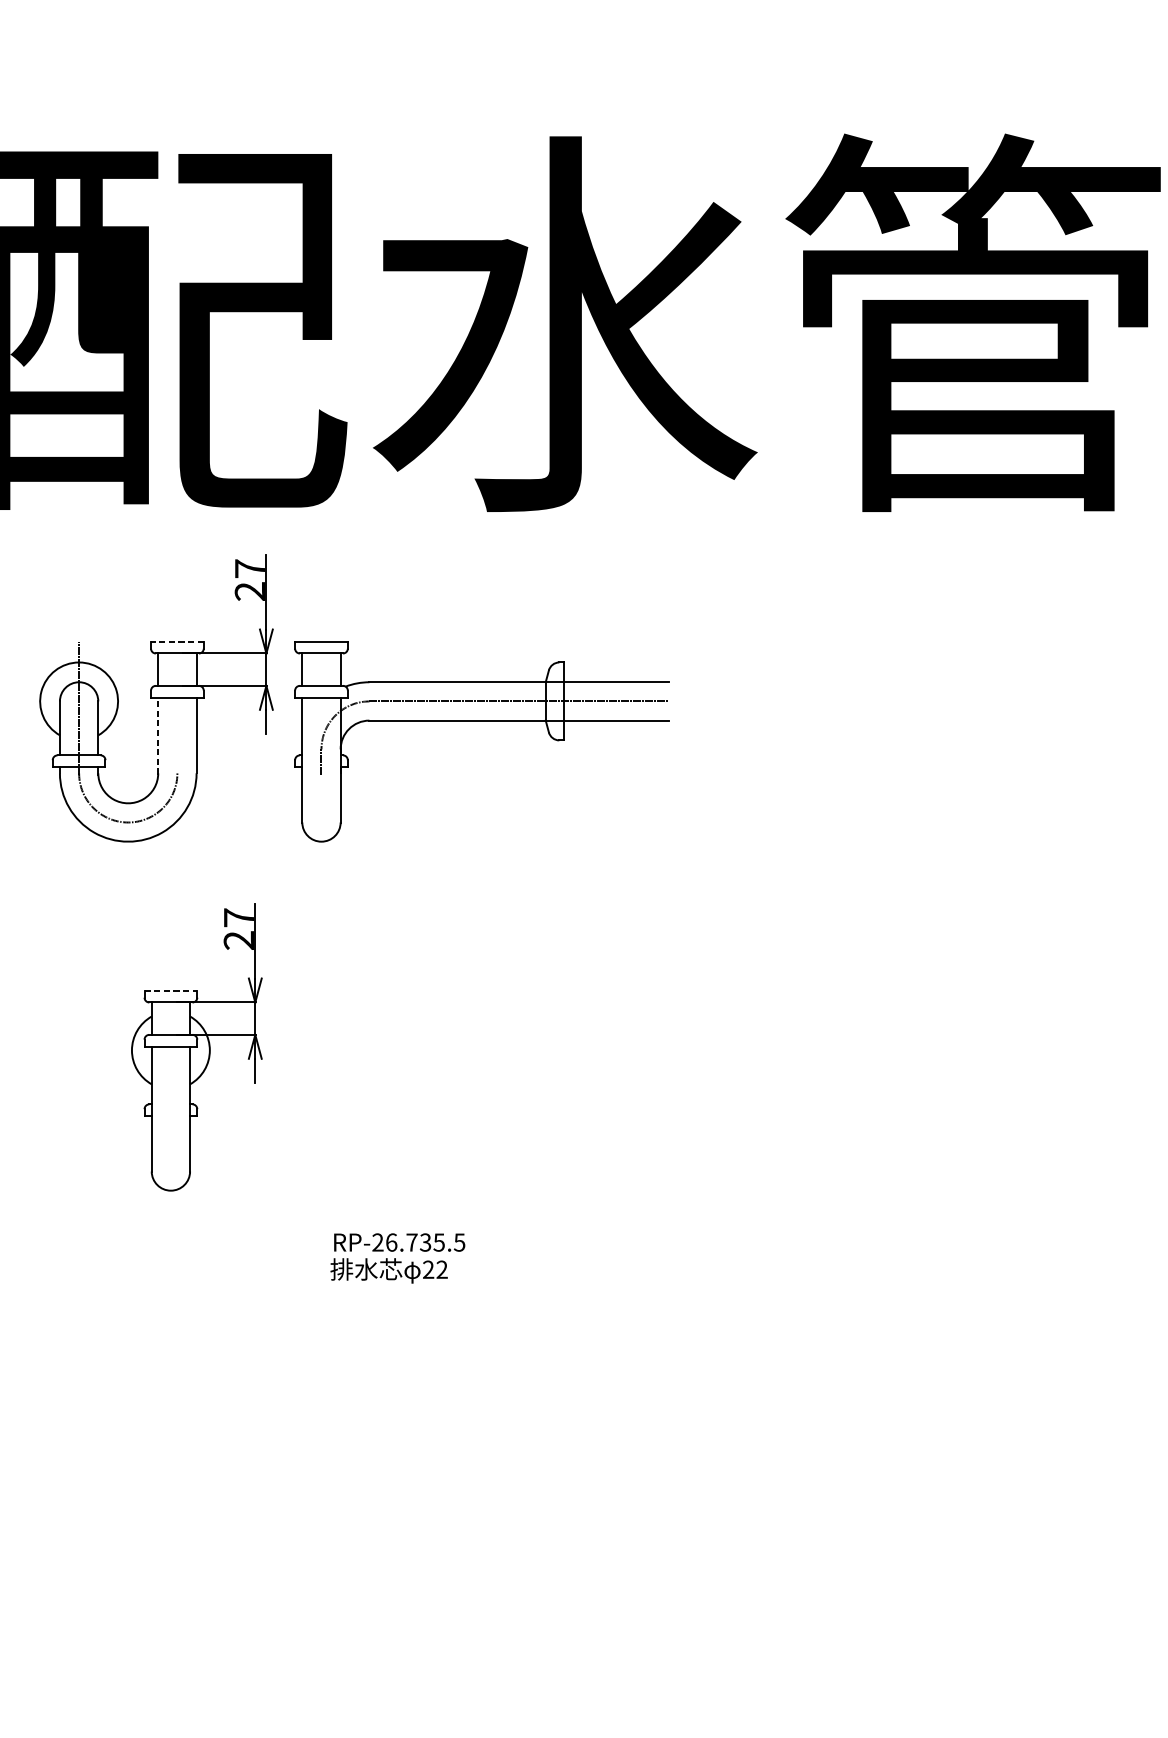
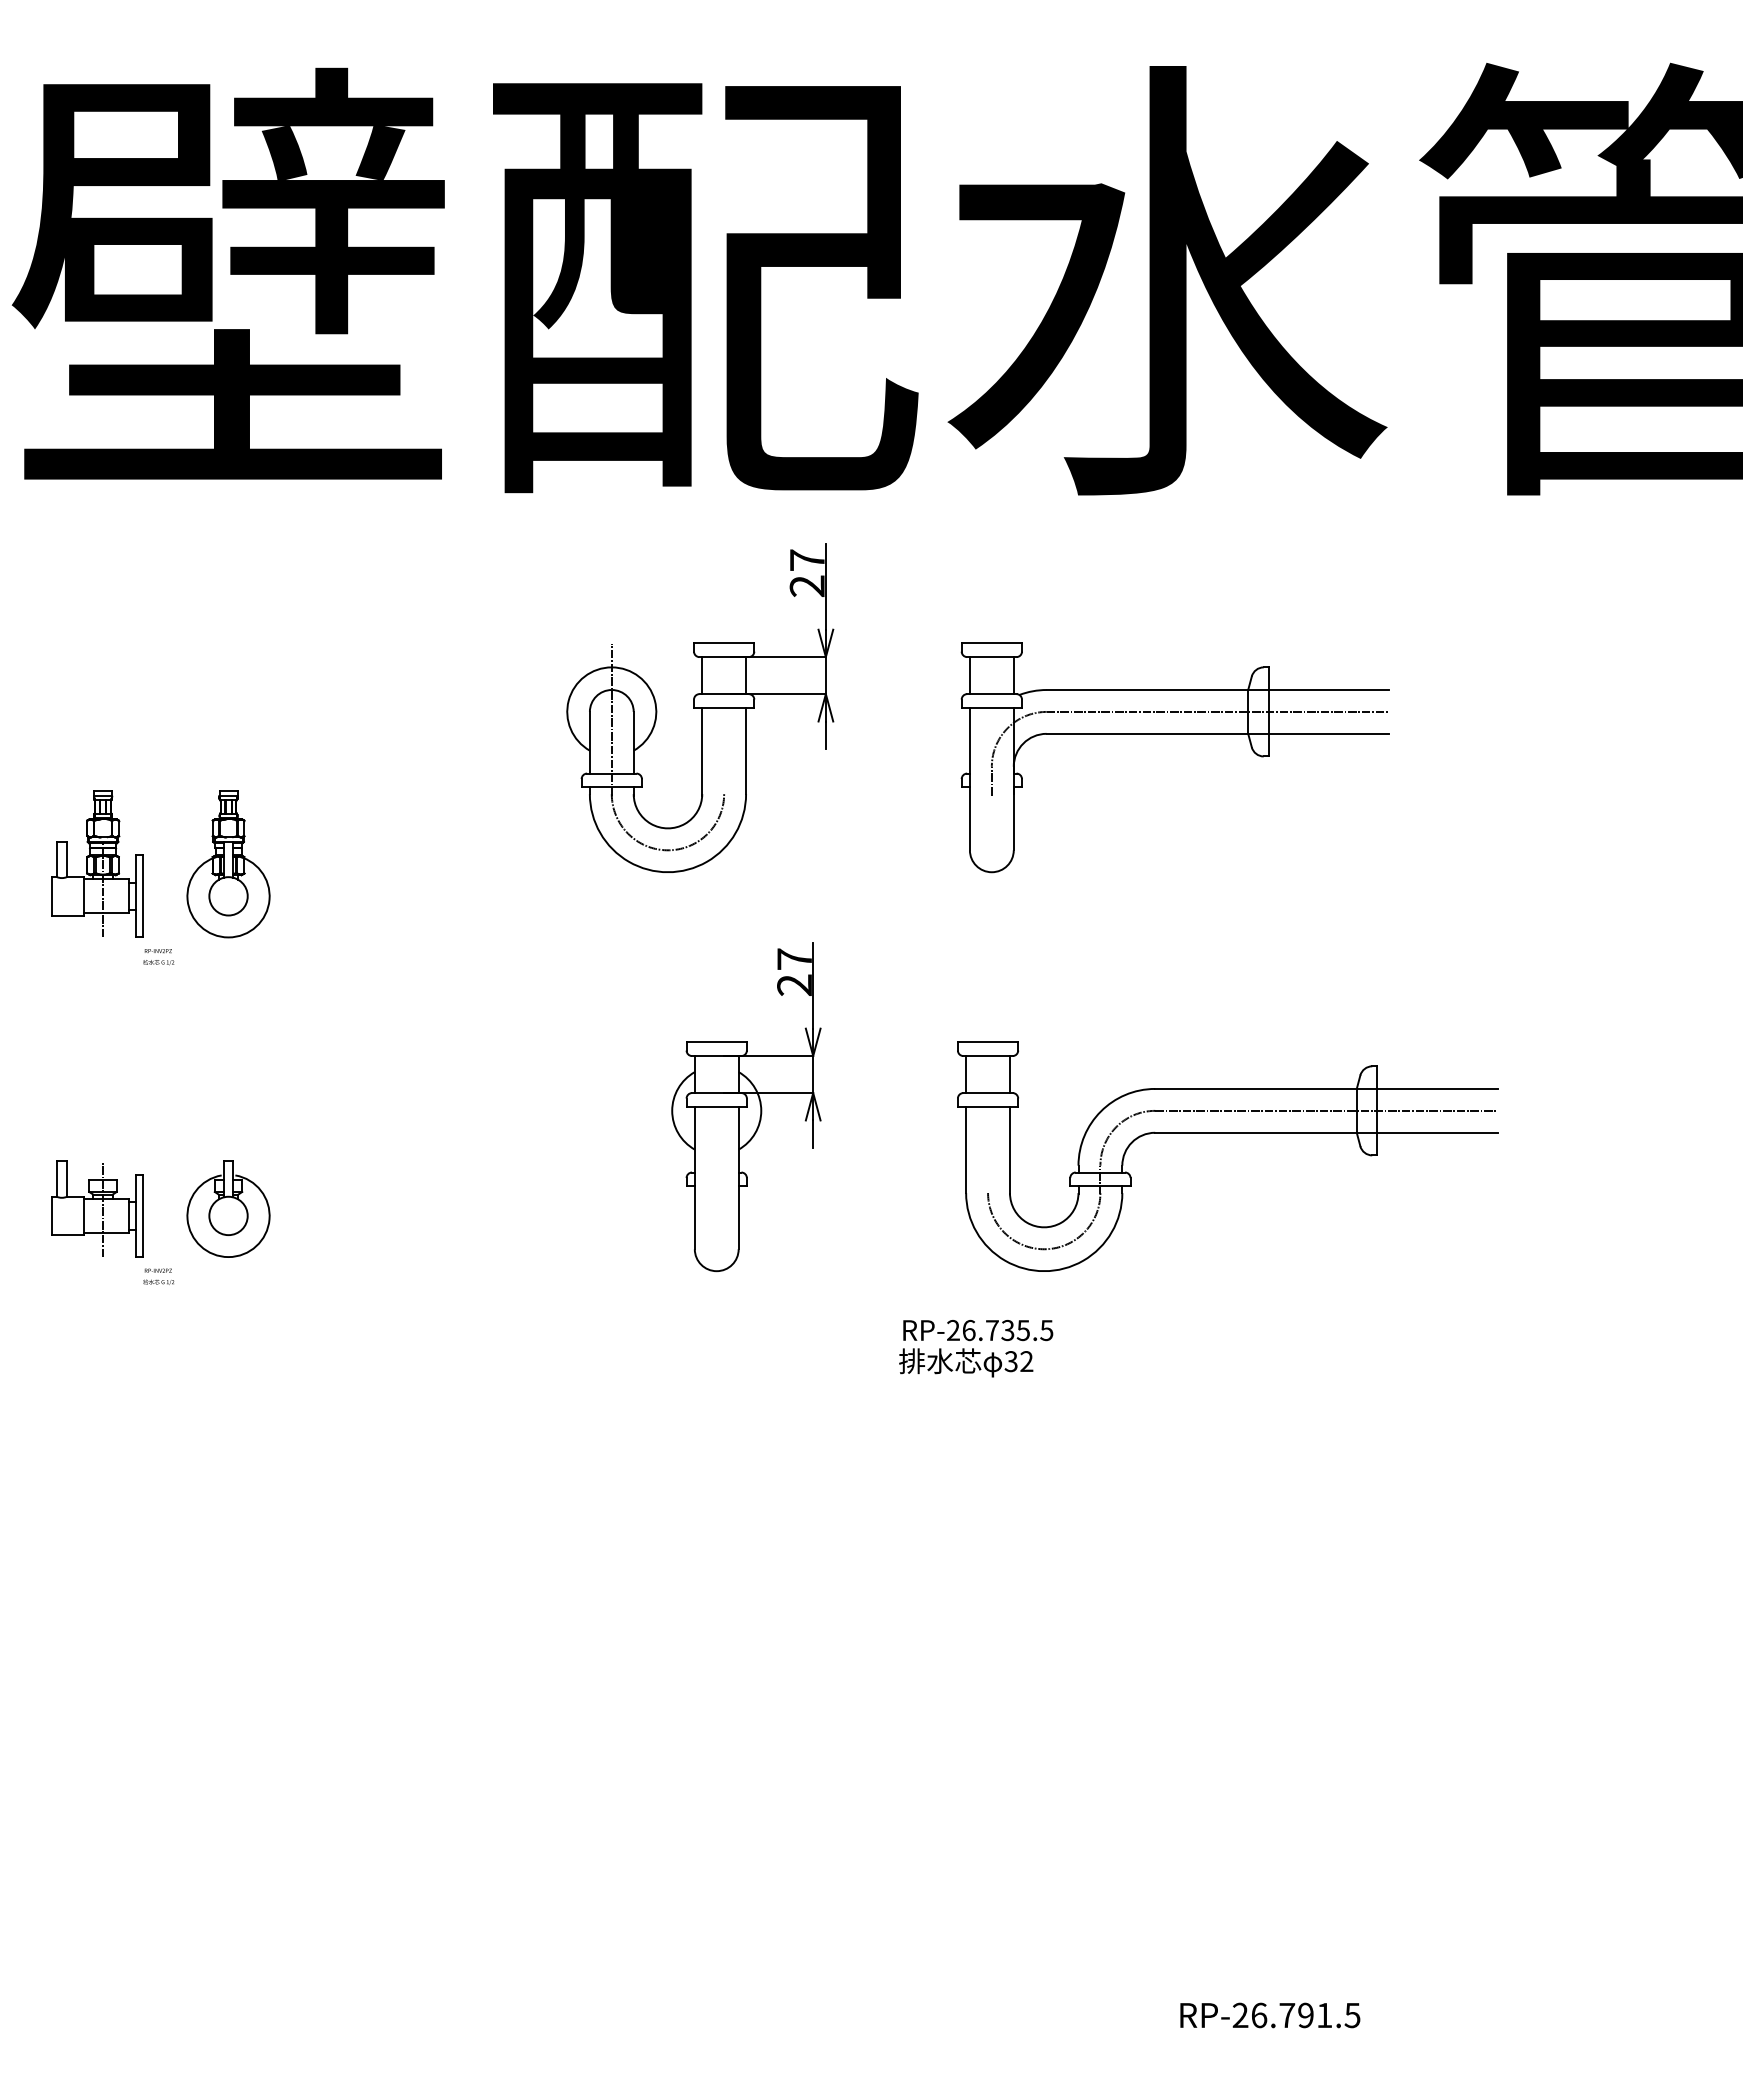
line: (176, 641) -> (723, 643), dashed -> solid
part: (481, 721) -> (1174, 734), moved
line: (158, 736) -> (702, 751), dashed -> solid
line: (171, 990) -> (717, 1042), dashed -> solid
part: (617, 1070) -> (1227, 1133), added
text: (427, 1269) -> (1010, 1361), 22 -> 32

